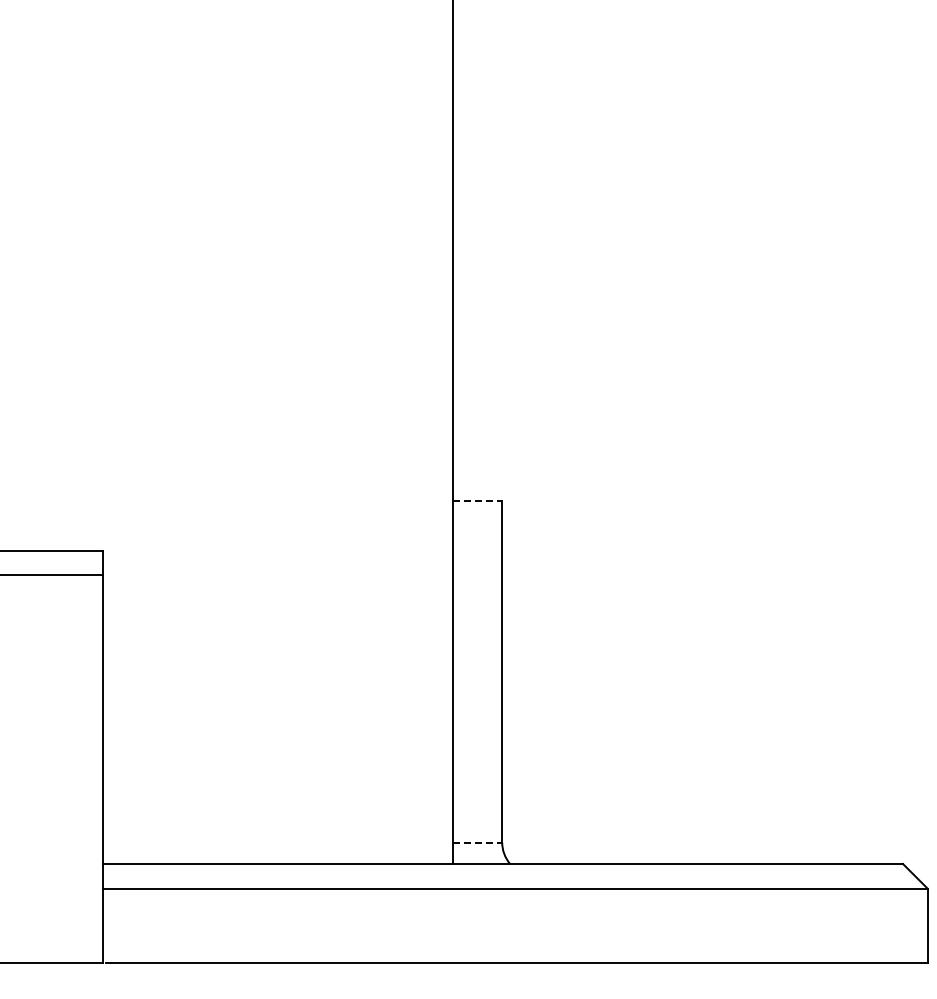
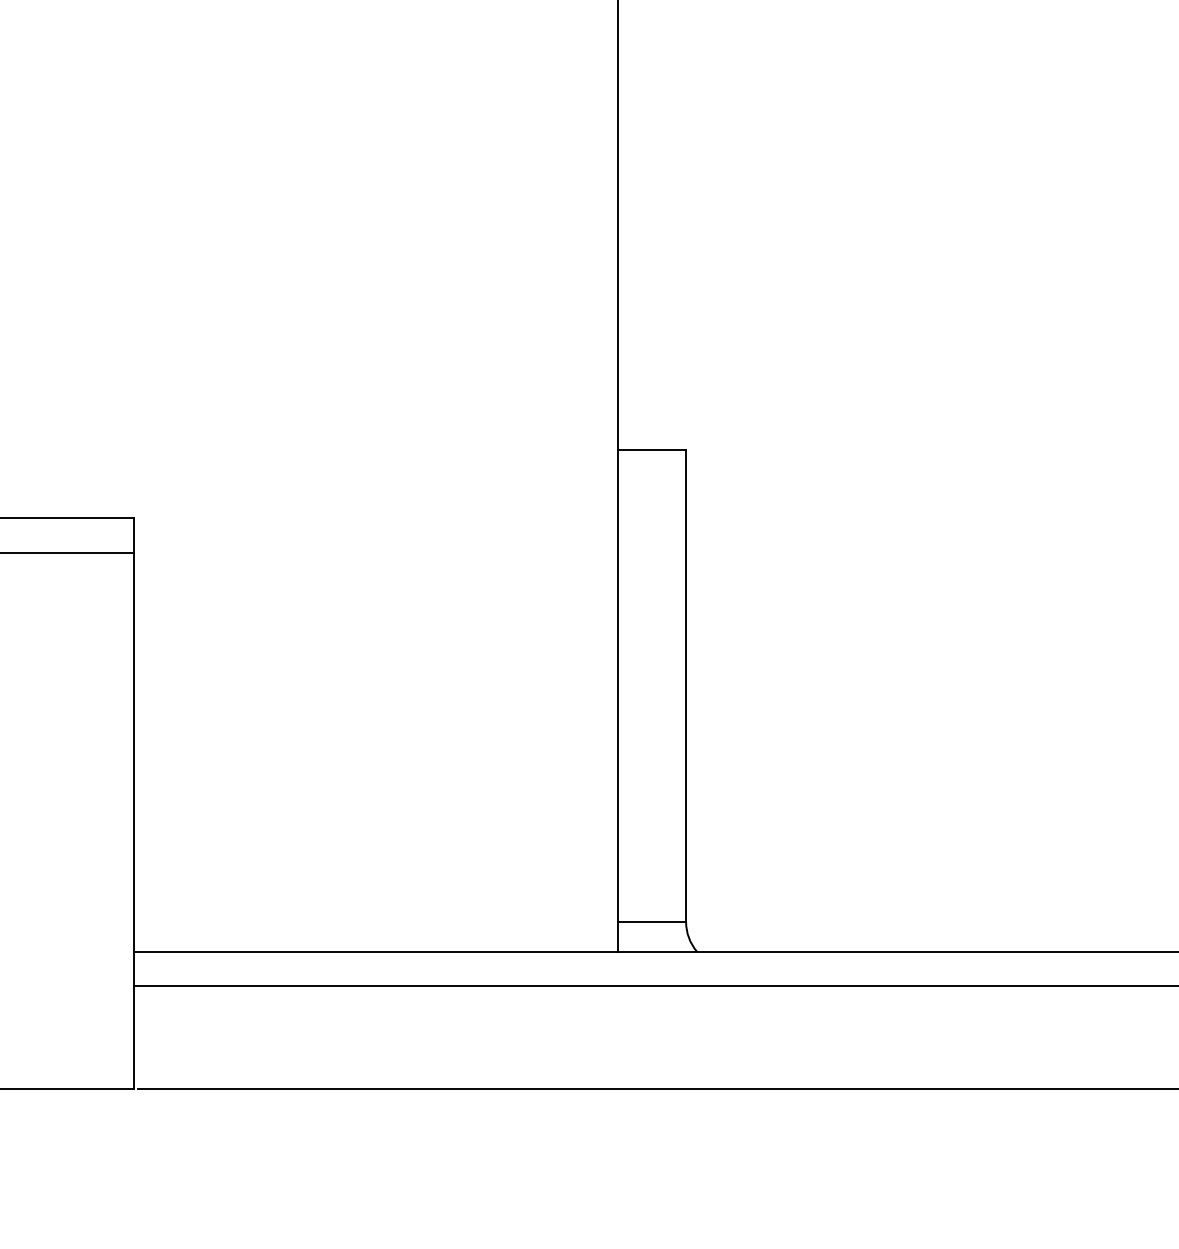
line: (477, 501) -> (651, 450), dashed -> solid
line: (477, 842) -> (651, 922), dashed -> solid

